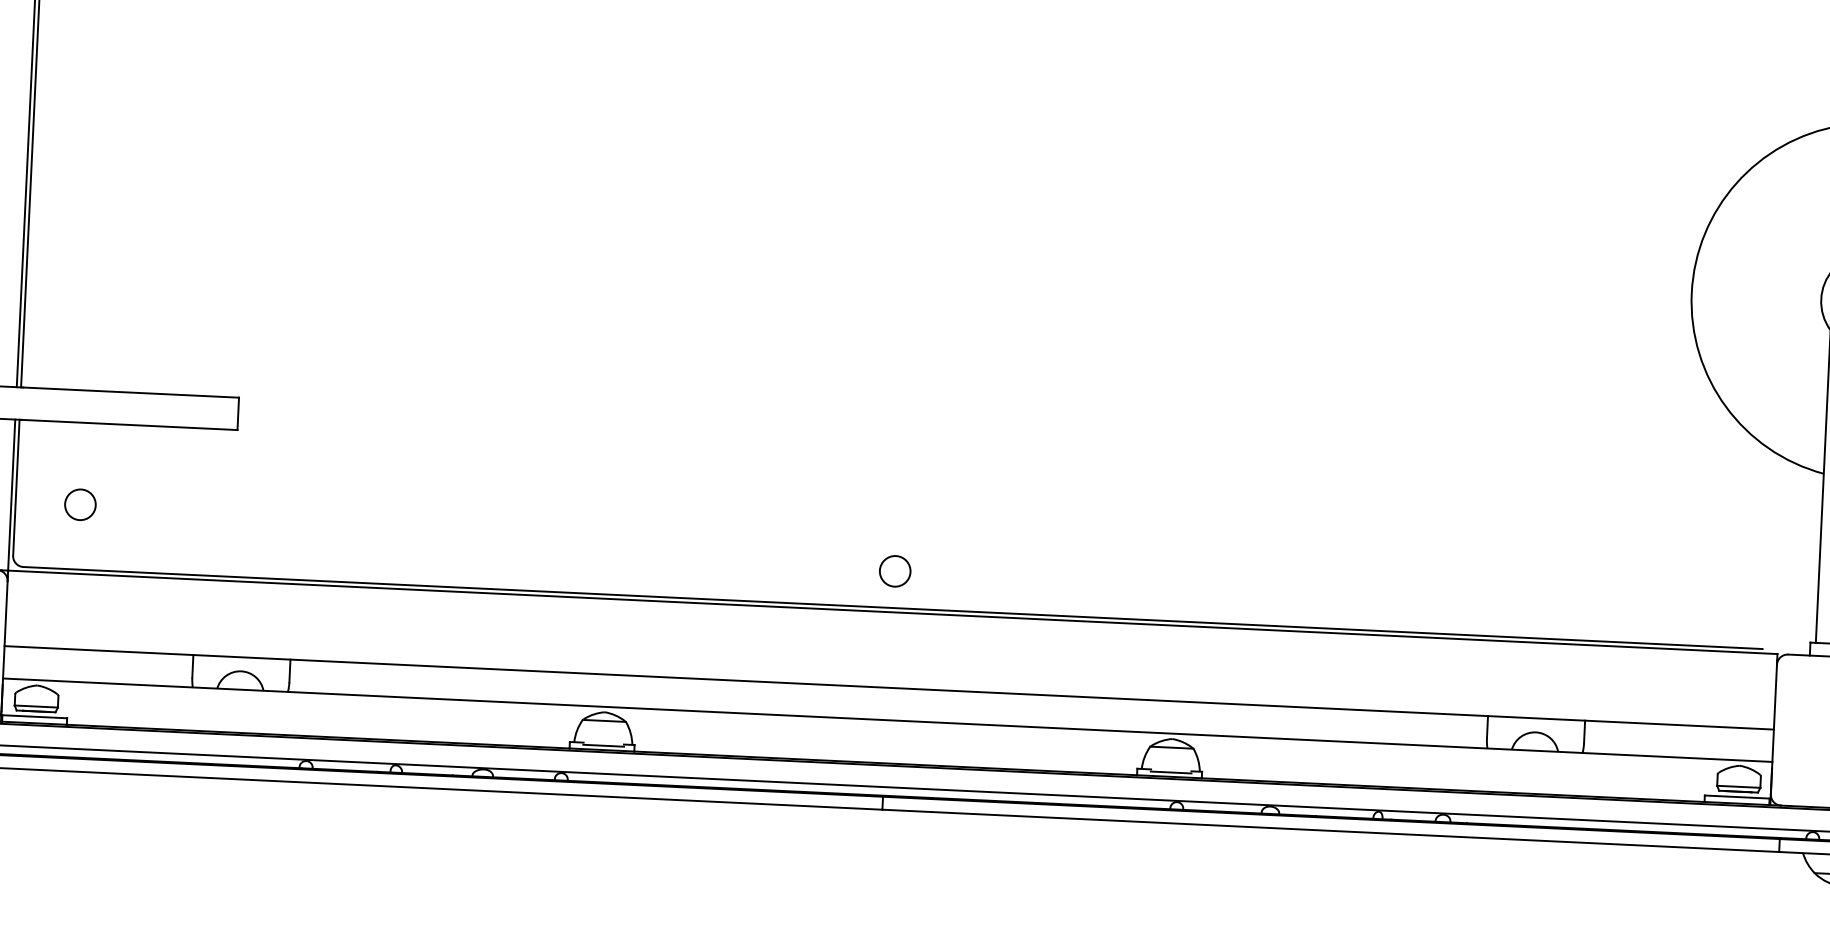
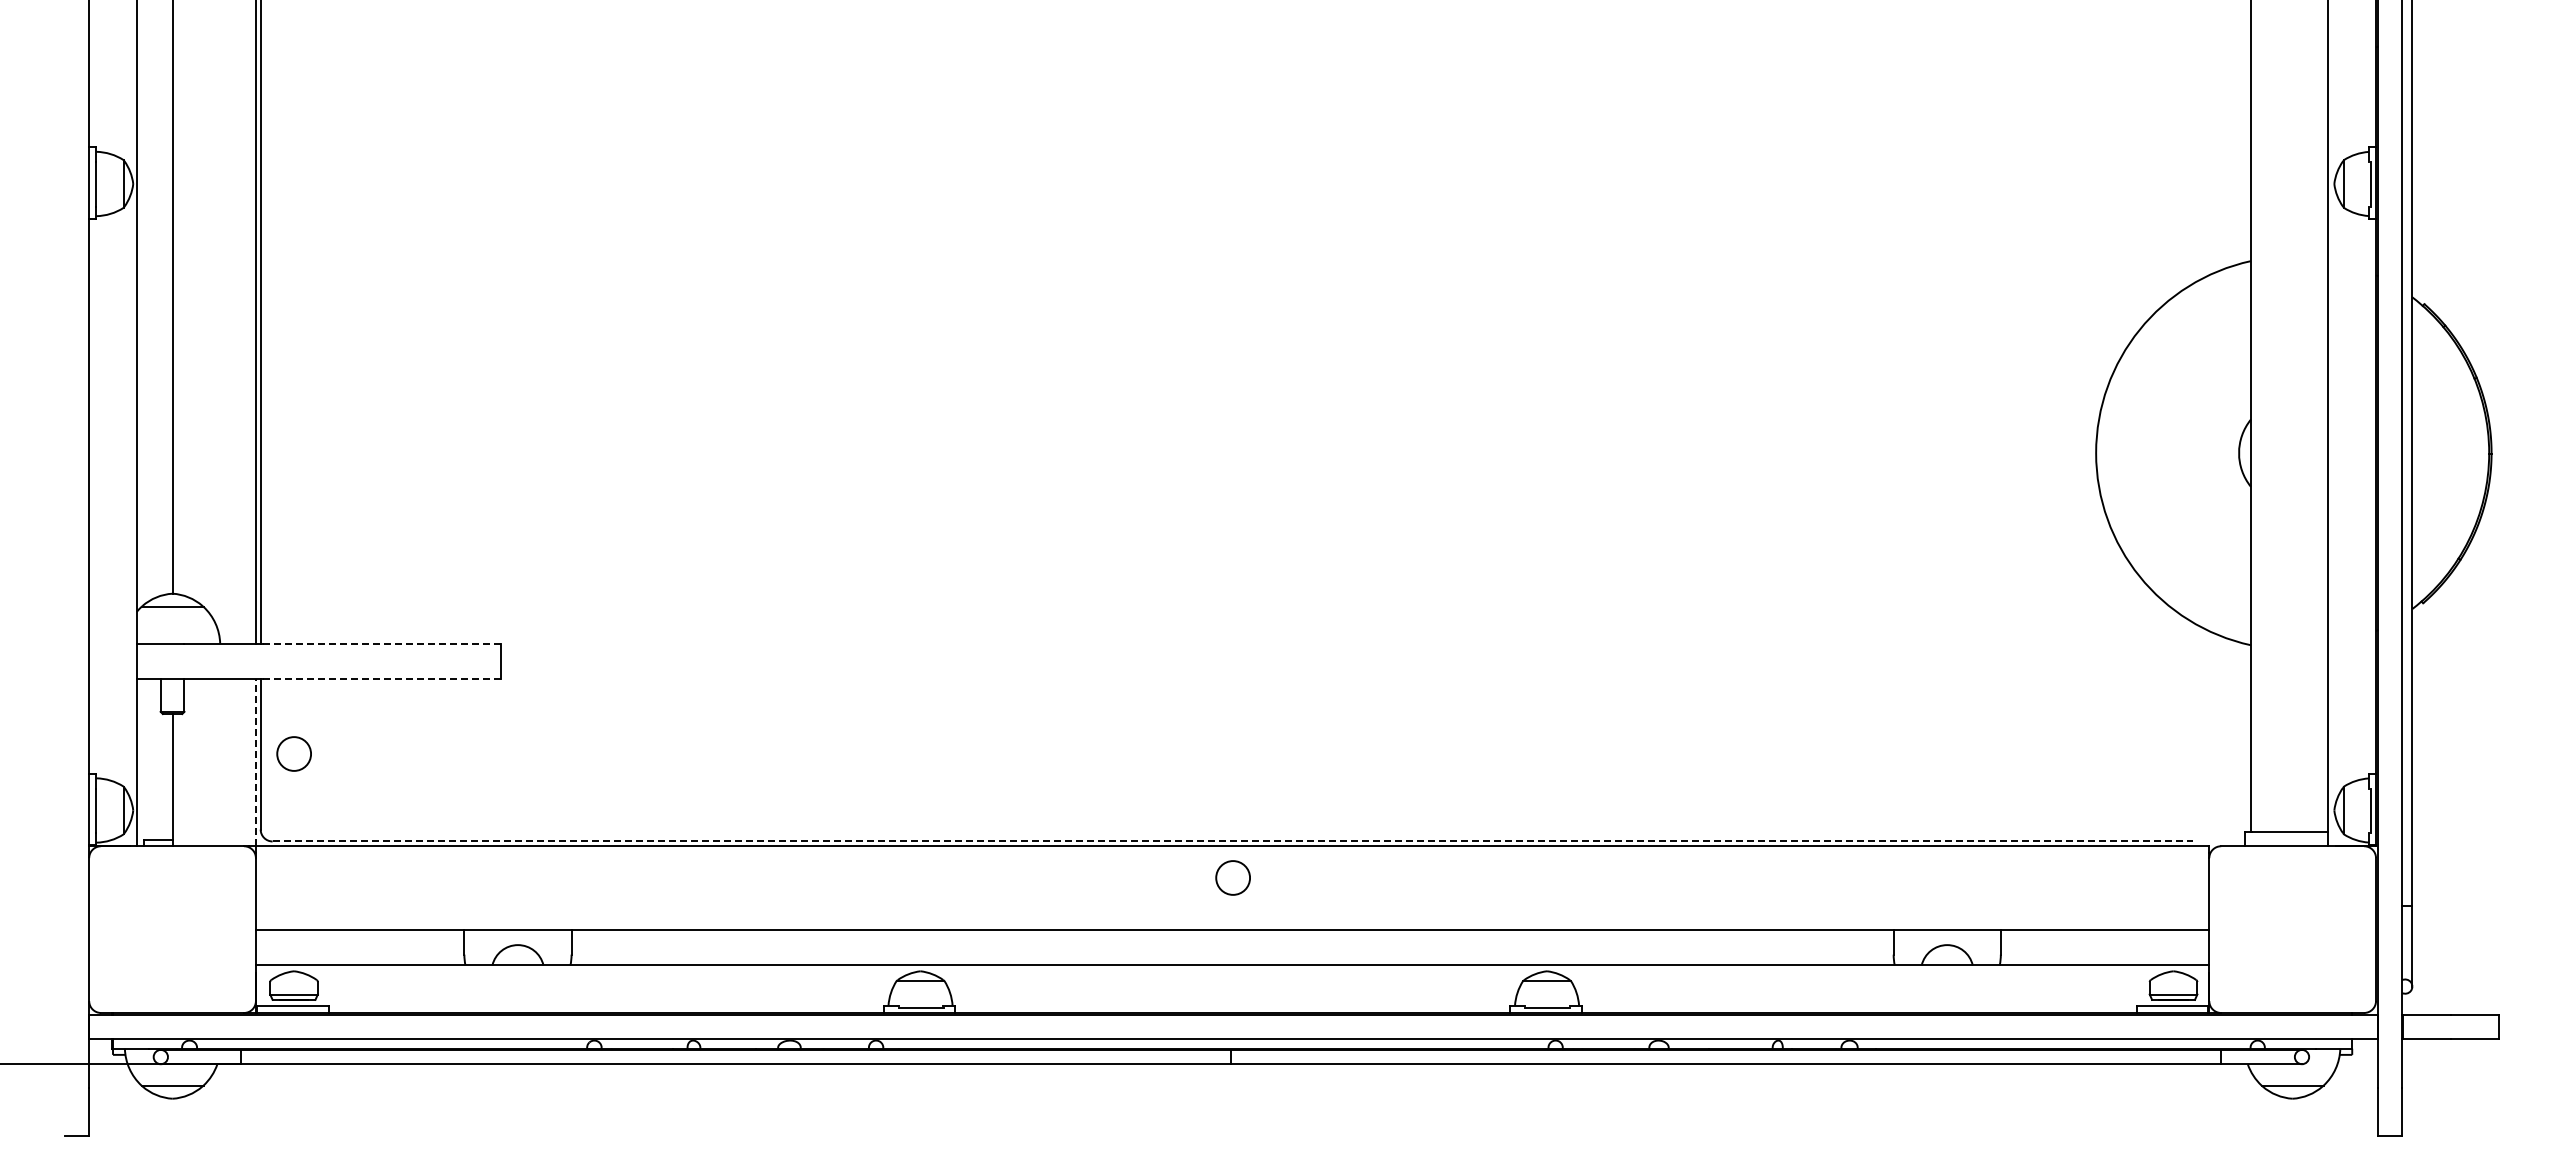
line: (130, 392) -> (381, 643), solid -> dashed
line: (129, 424) -> (382, 679), solid -> dashed
line: (11, 494) -> (255, 762), solid -> dashed
circle: (79, 504) -> (293, 753), moved
circle: (894, 570) -> (1232, 877), moved
line: (893, 608) -> (1233, 841), solid -> dashed

